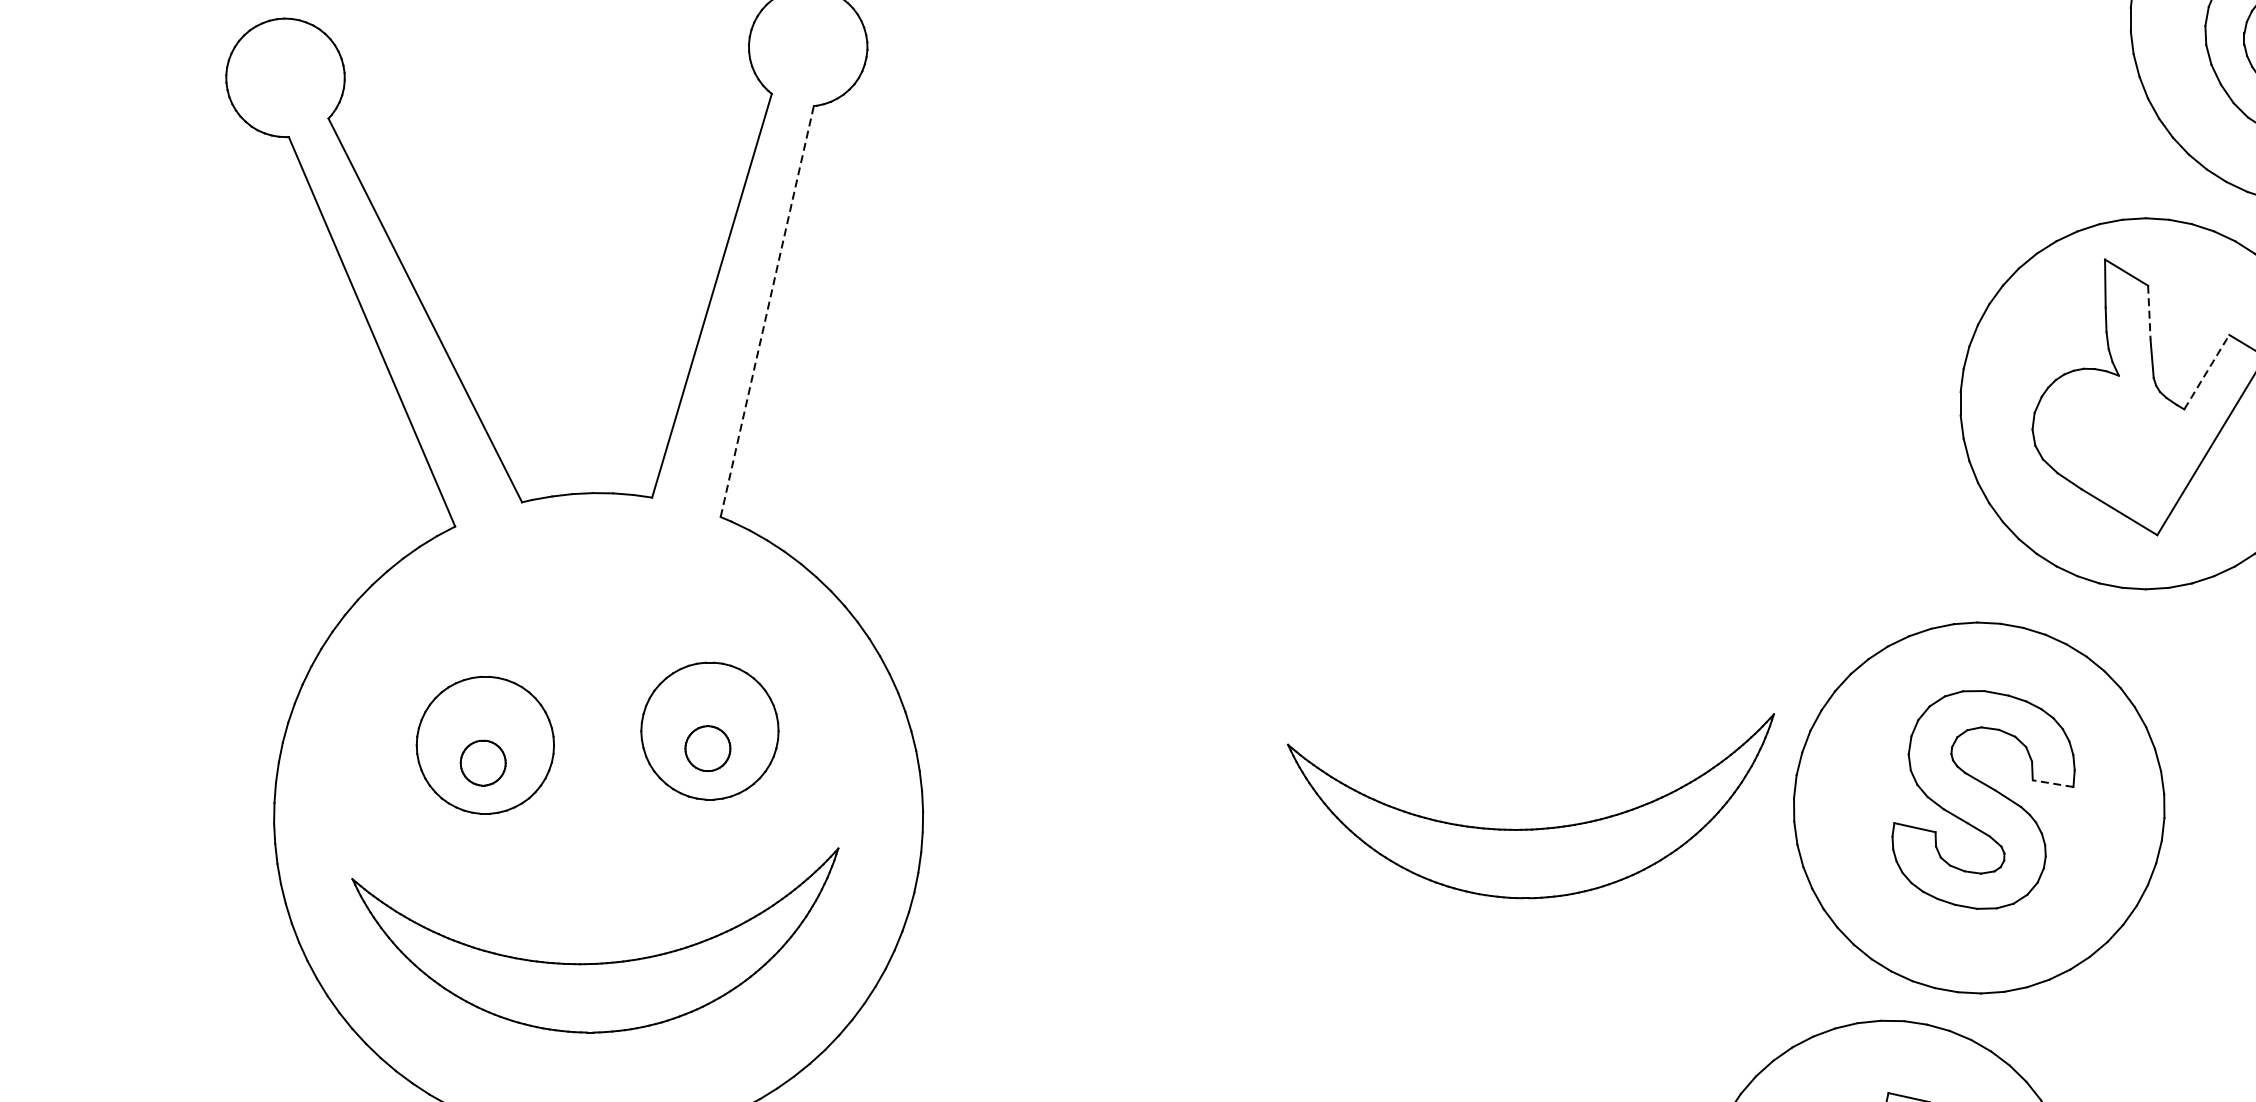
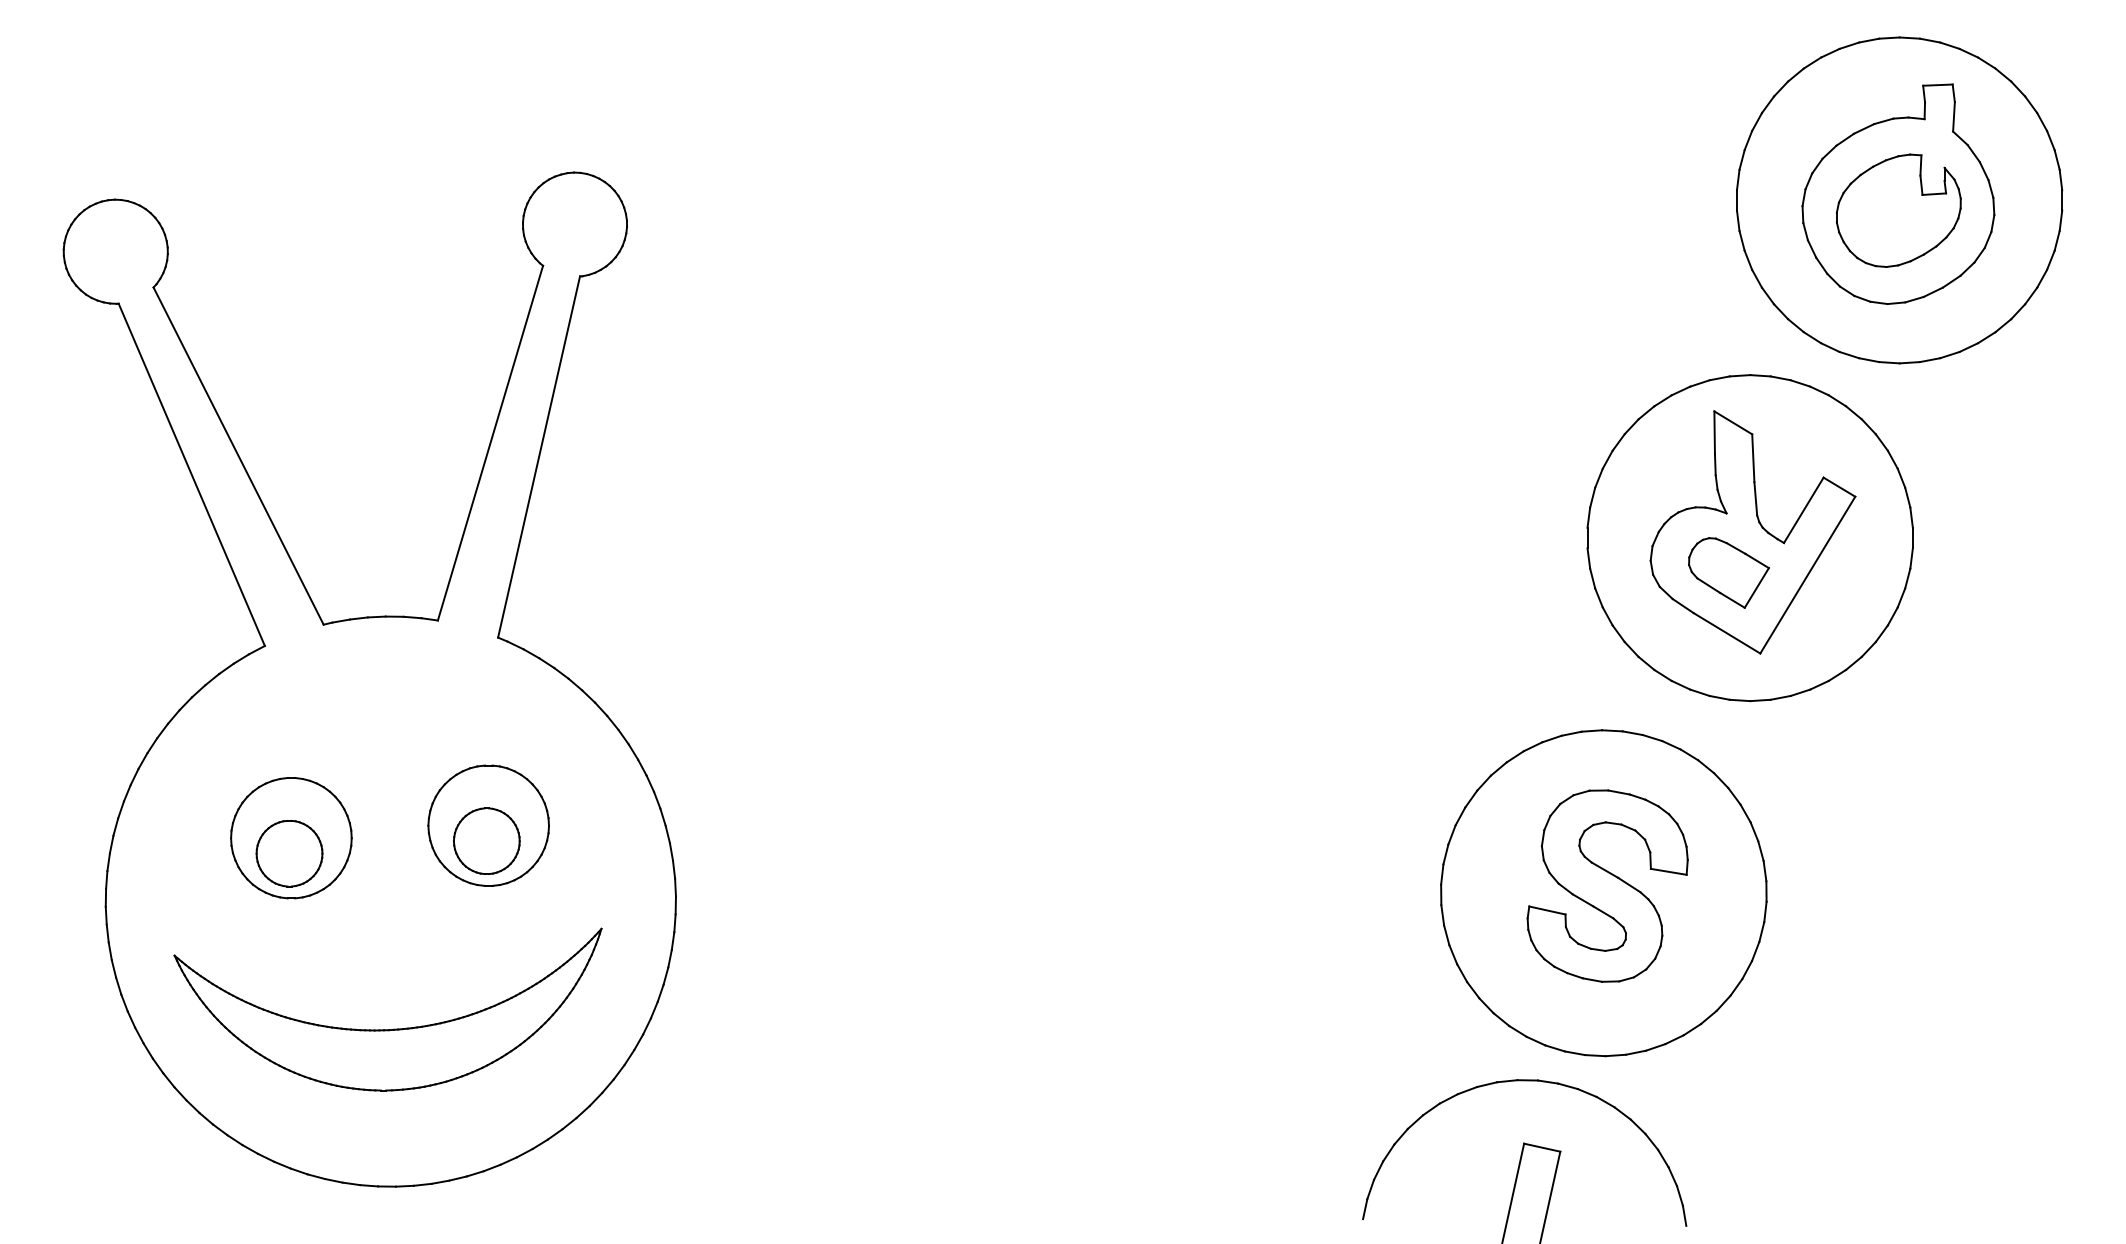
line: (767, 310) -> (539, 456), dashed -> solid
line: (2149, 313) -> (1753, 458), dashed -> solid
line: (2207, 371) -> (1804, 509), dashed -> solid
part: (2121, 442) -> (1728, 572), added
part: (707, 747) -> (486, 840), size x1.67
part: (483, 762) -> (289, 853), size x1.67
line: (2052, 783) -> (1668, 871), dashed -> solid
part: (1537, 827) -> (1215, 910), removed

